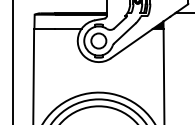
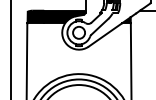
fill: (70, 21) -> (56, 17), added

